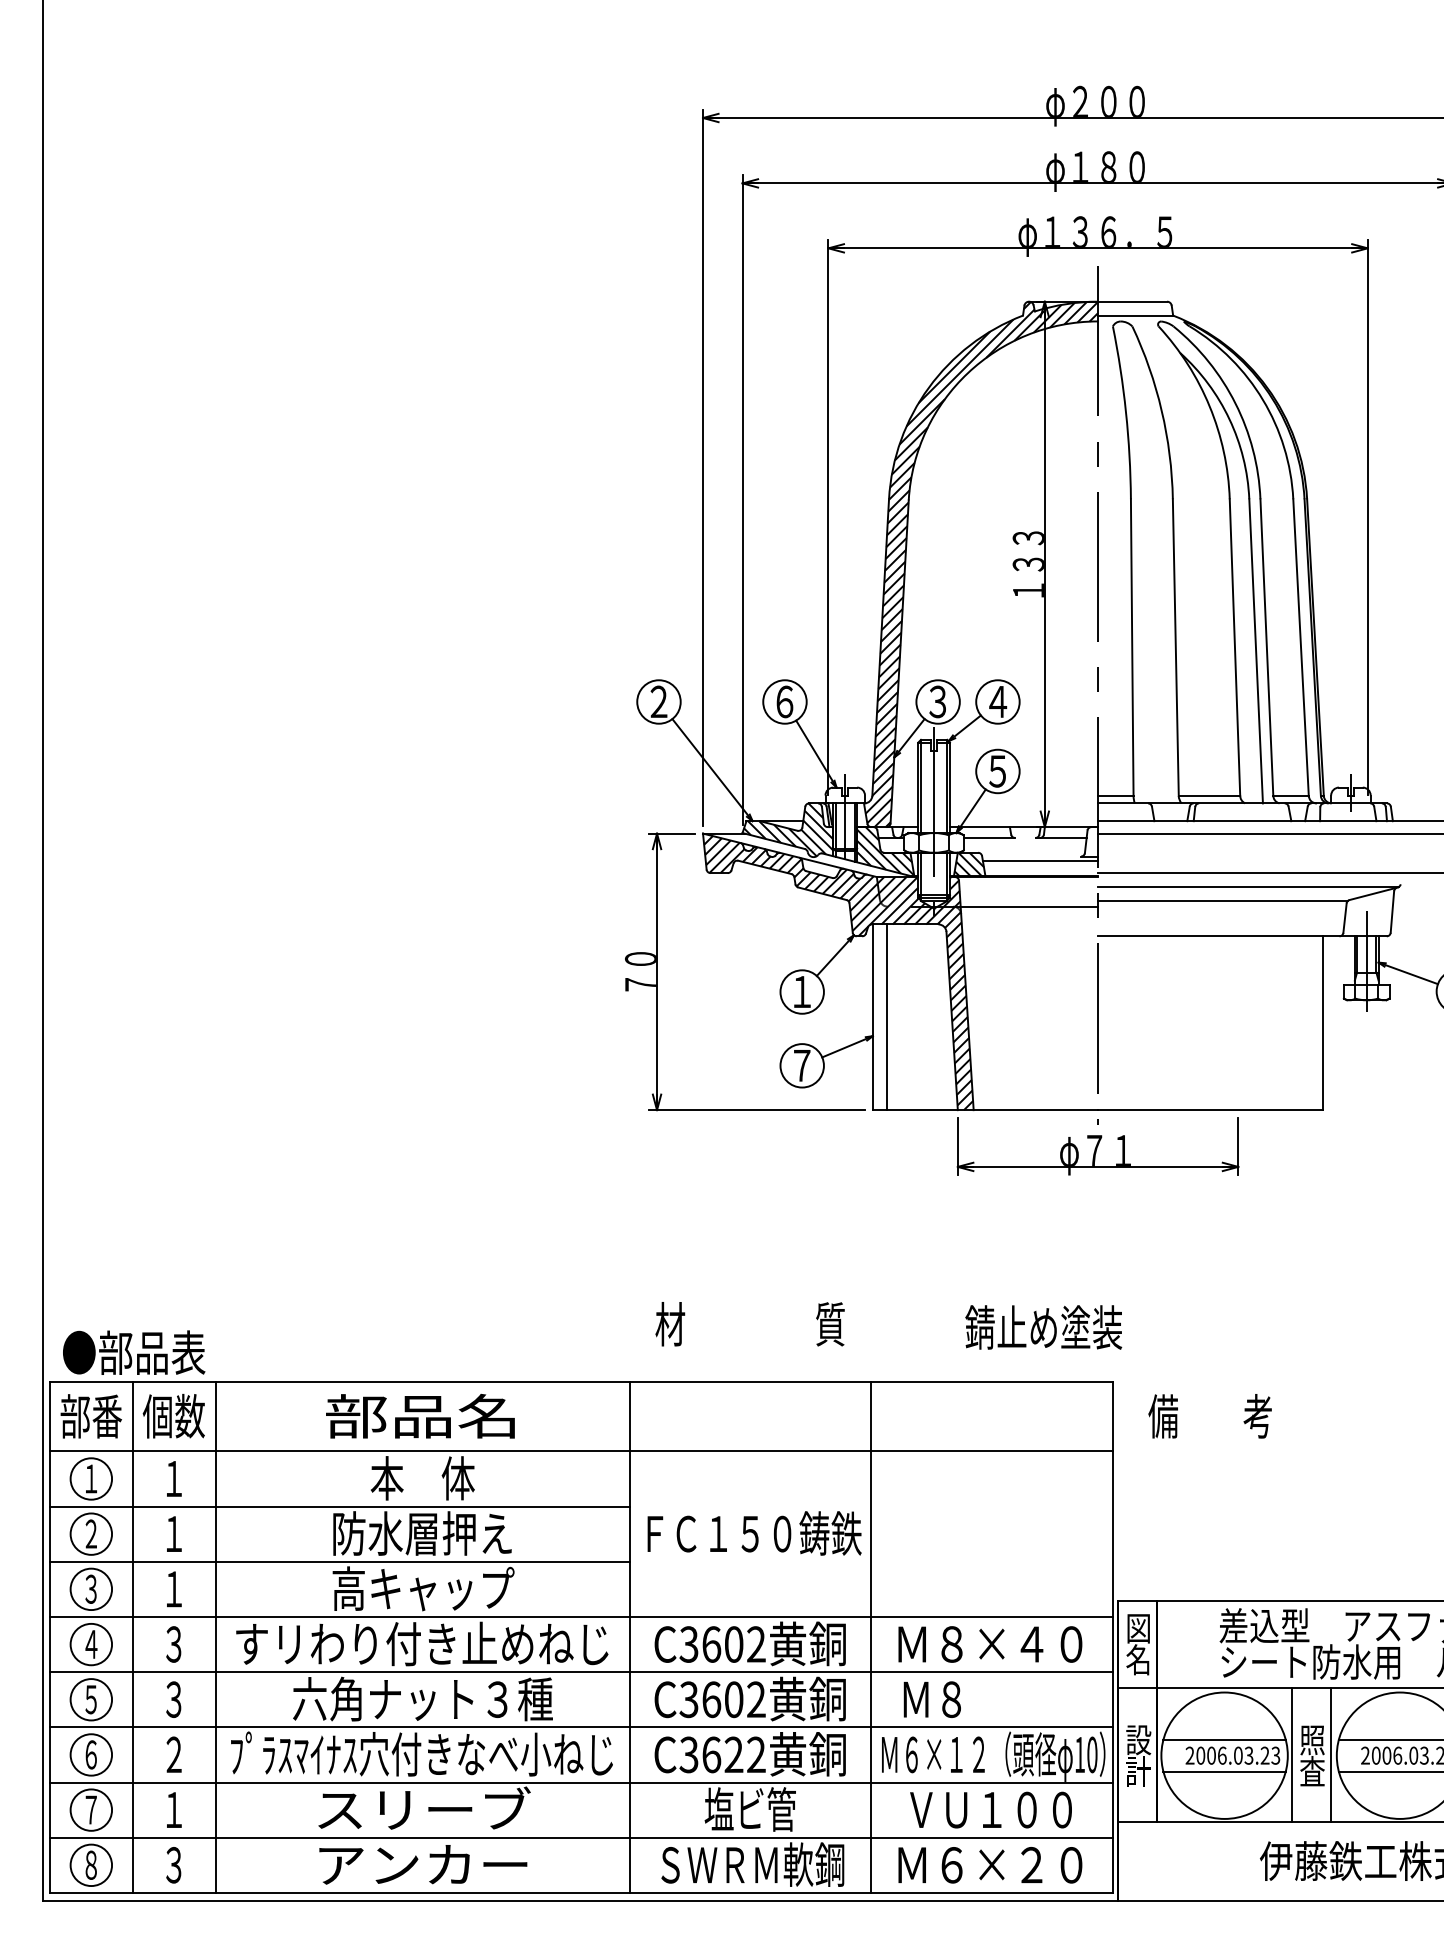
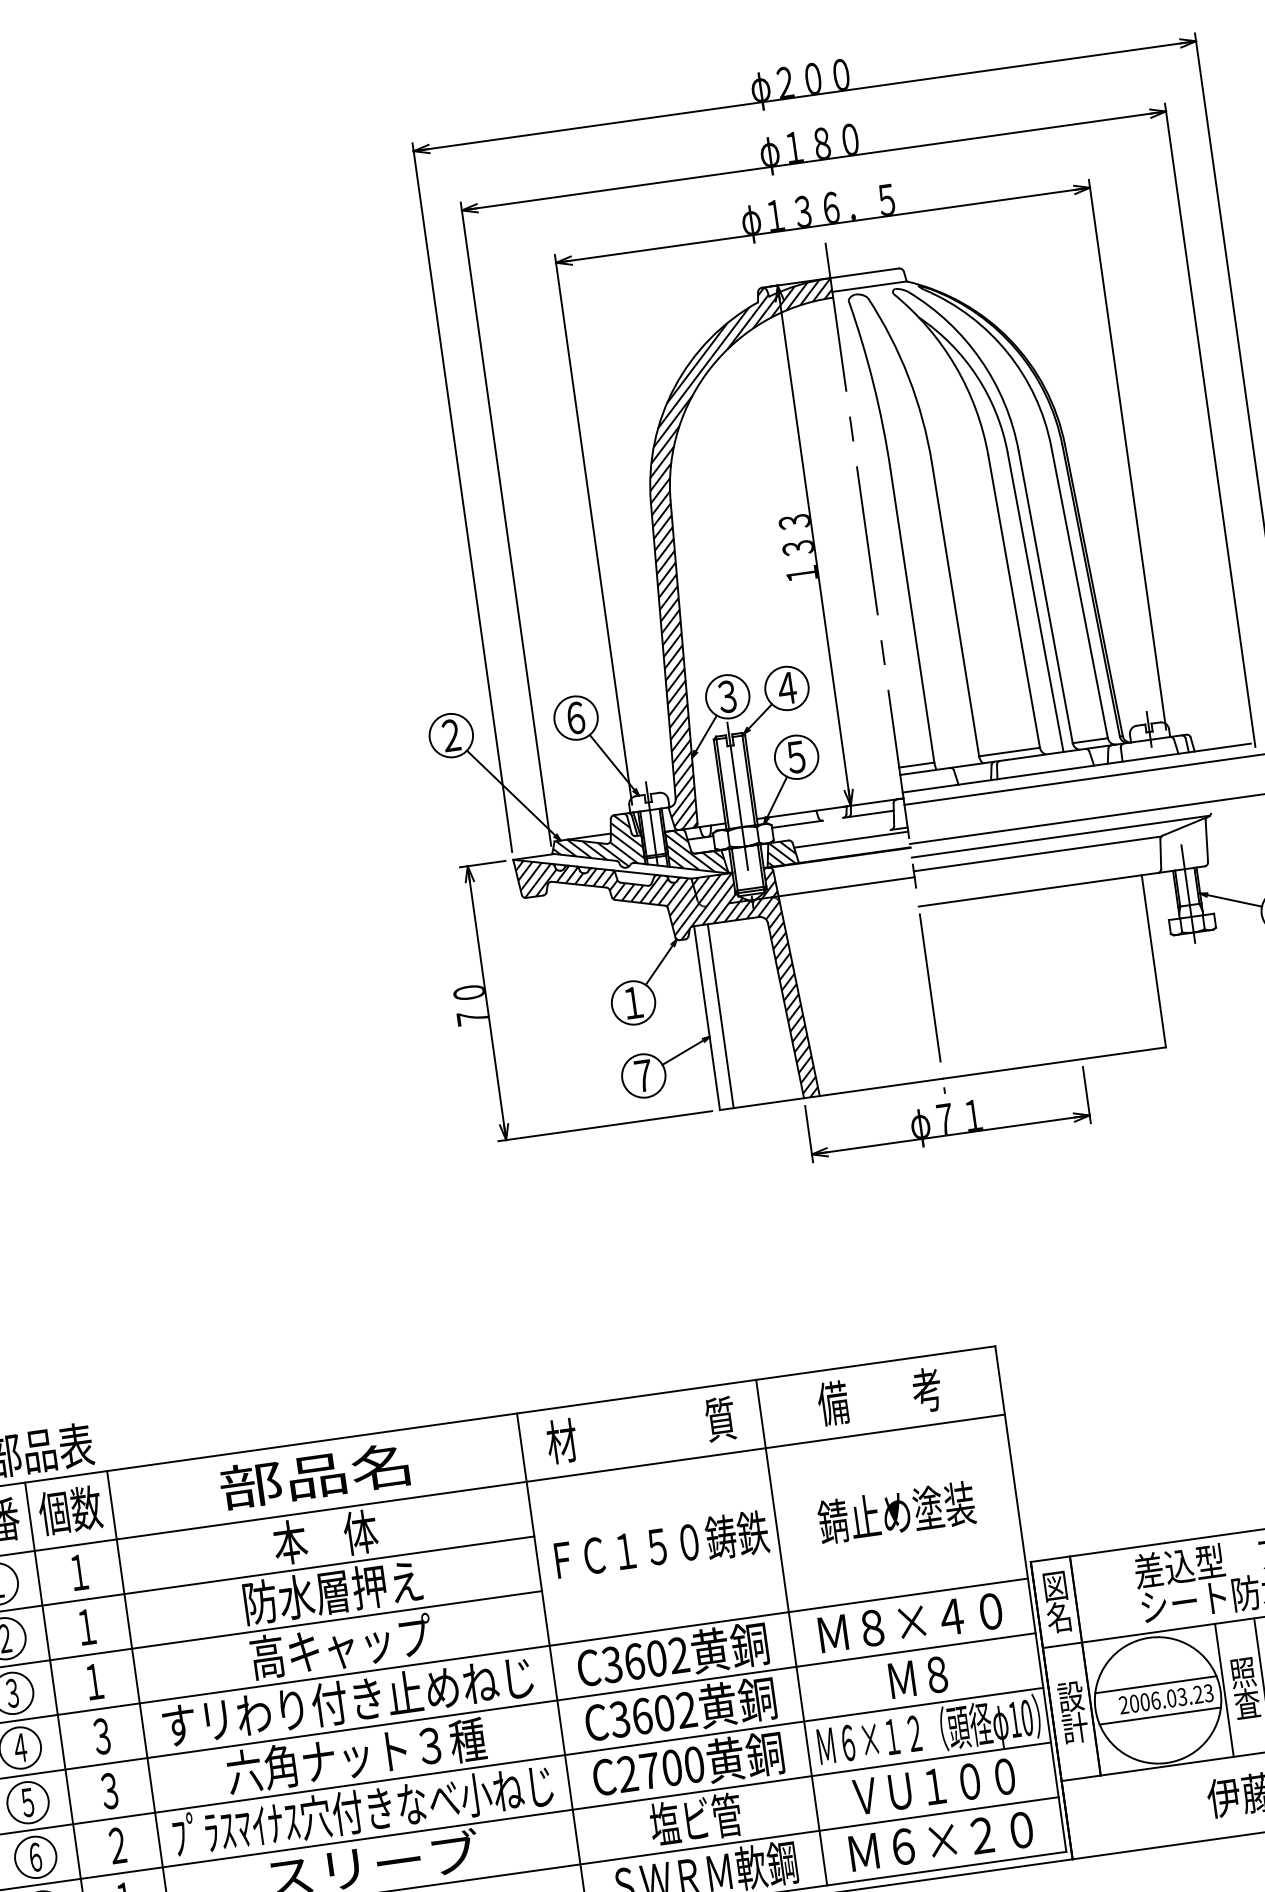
text: (749, 1324) -> (640, 1430), moved
text: (1043, 1327) -> (896, 1512), moved
text: (1209, 1416) -> (879, 1397), moved
text: (931, 1699) -> (917, 1677), moved
text: (722, 1754) -> (660, 1769), C3622 -> C2700

